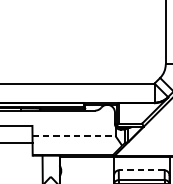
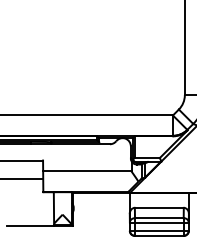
line: (74, 136) -> (87, 171), dashed -> solid
line: (140, 170) -> (158, 207), dashed -> solid

